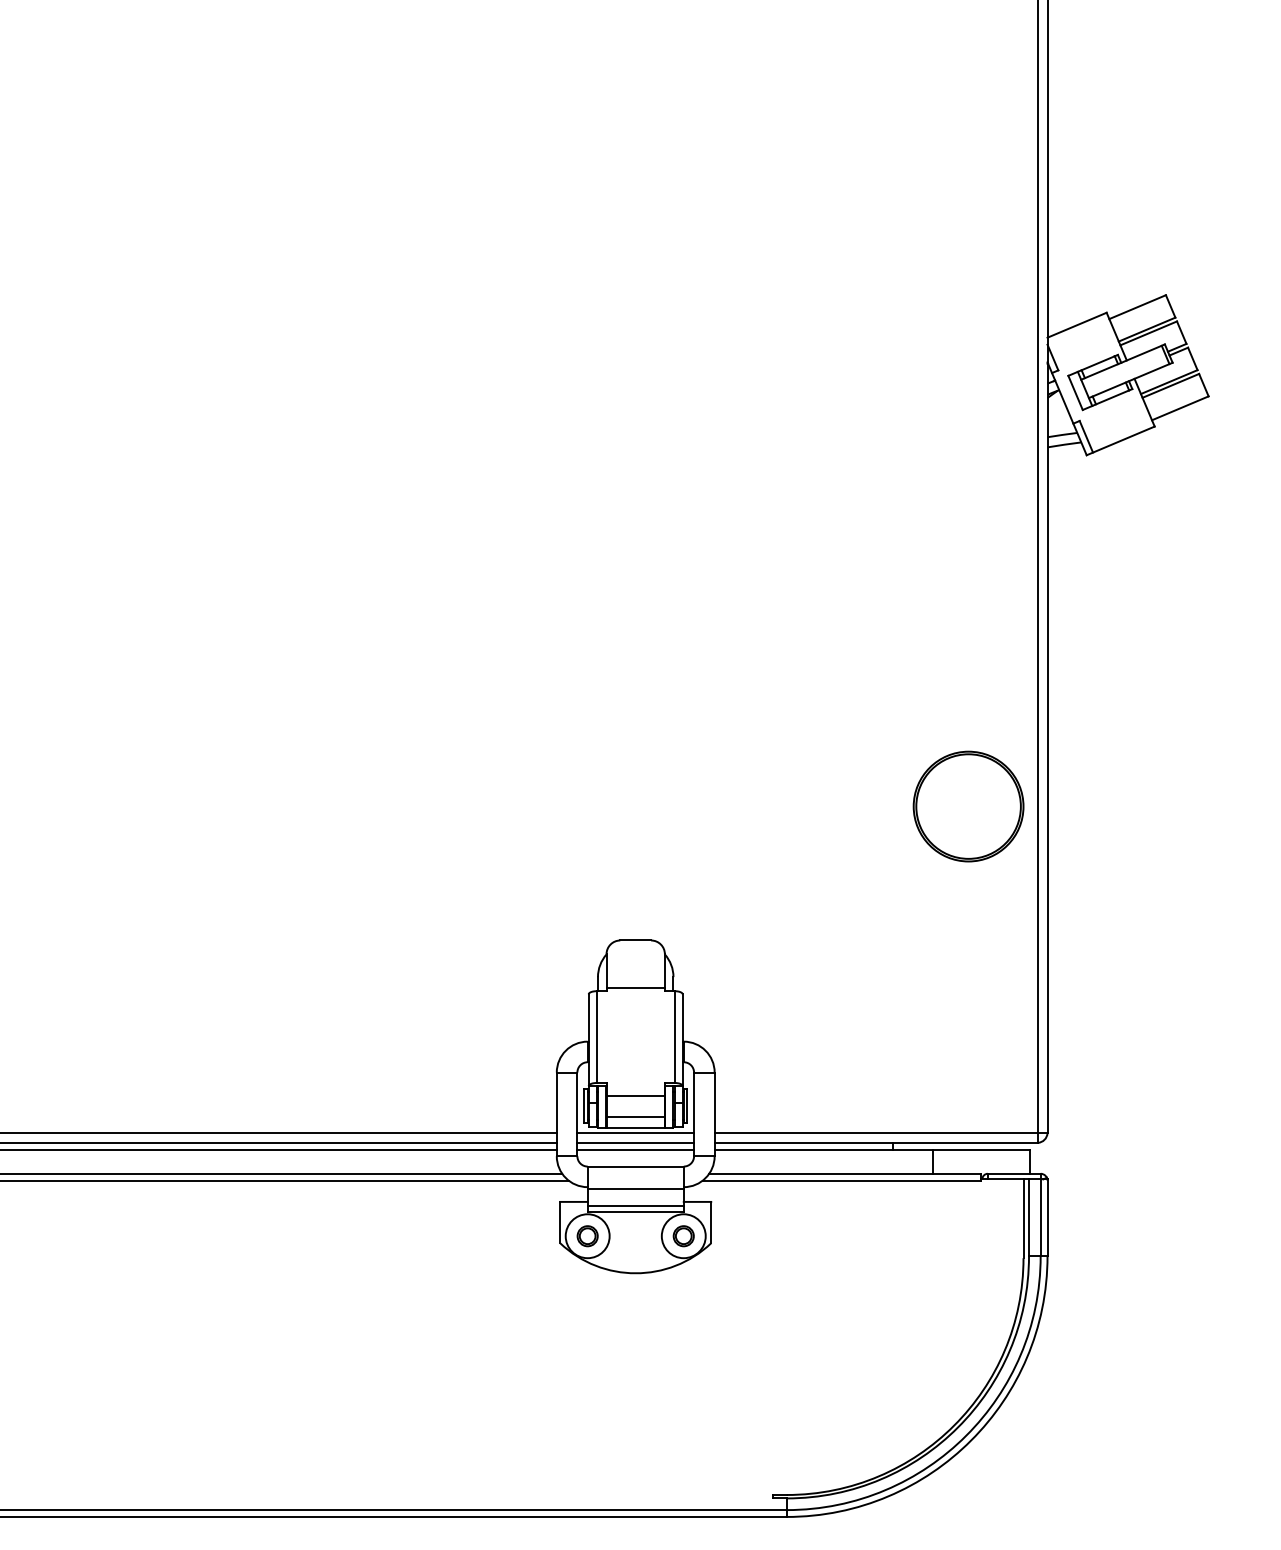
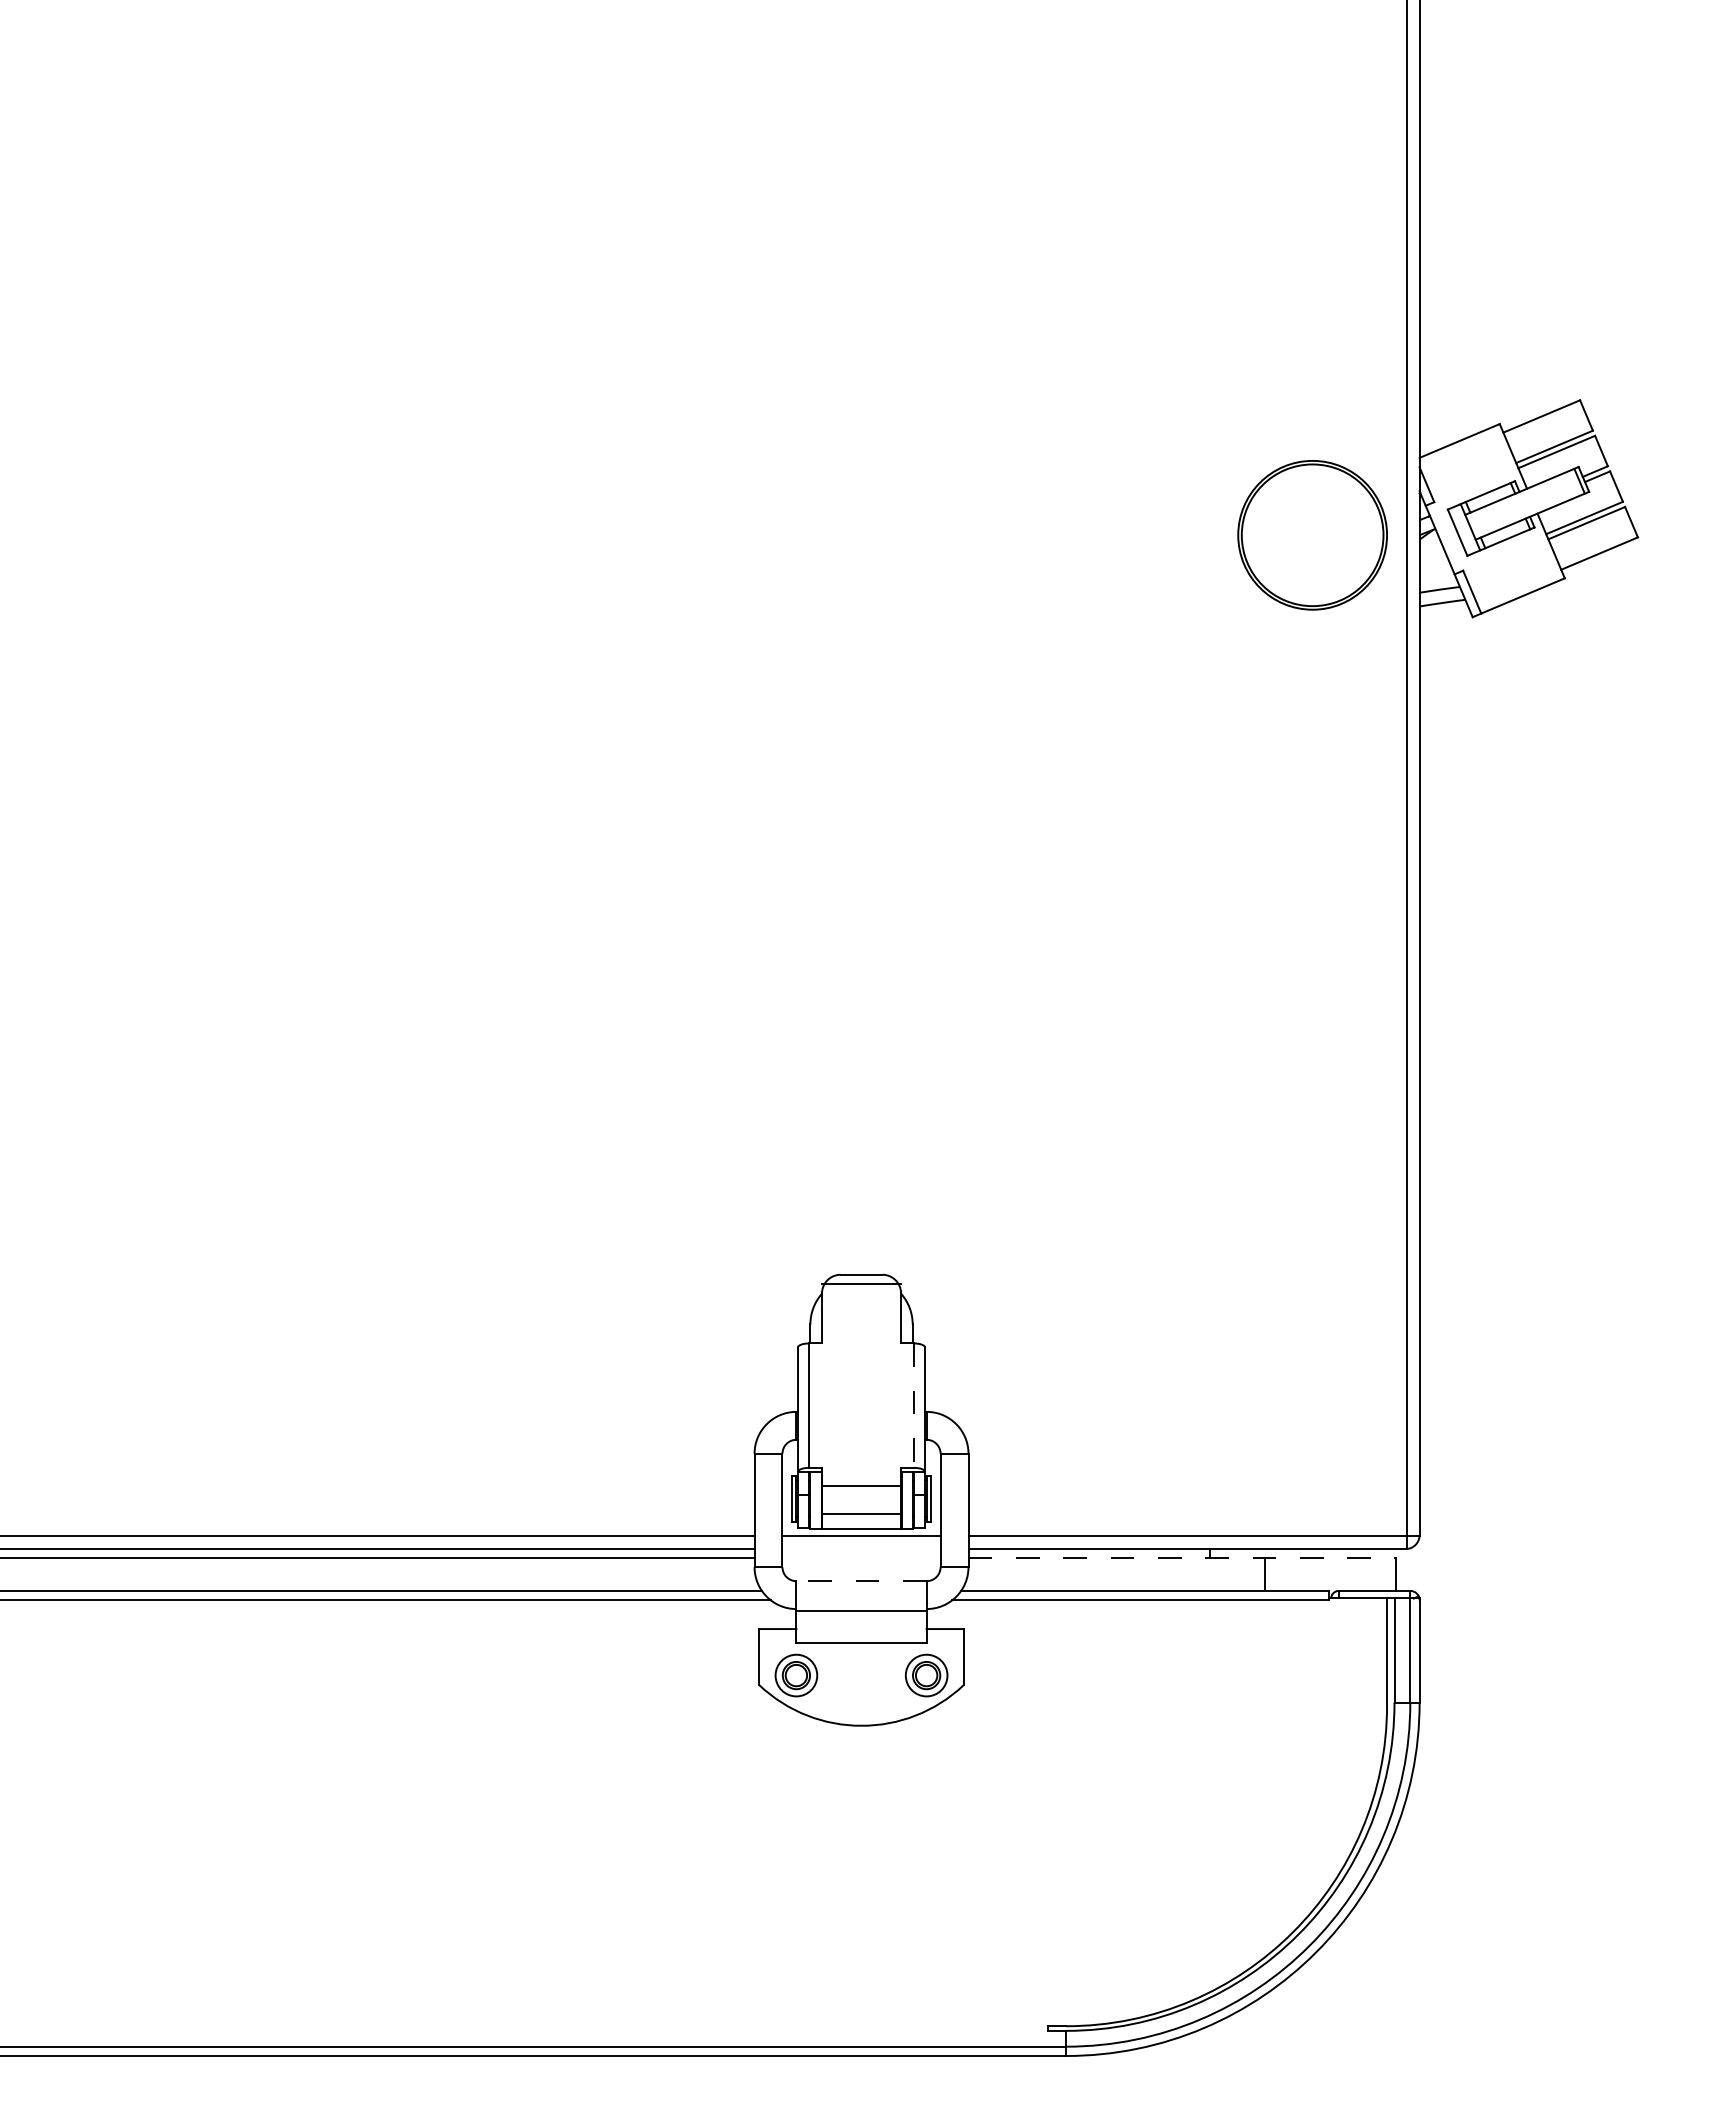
part: (968, 806) -> (1312, 535), moved
line: (635, 987) -> (861, 1284), moved
line: (674, 1037) -> (914, 1406), solid -> dashed
line: (635, 1143) -> (861, 1549), removed
line: (635, 1149) -> (861, 1558), removed
line: (872, 1149) -> (1182, 1558), solid -> dashed
line: (635, 1166) -> (861, 1581), solid -> dashed
line: (635, 1206) -> (861, 1635), removed
circle: (587, 1236) -> (796, 1675), size x0.7
circle: (683, 1236) -> (926, 1675), size x0.7

